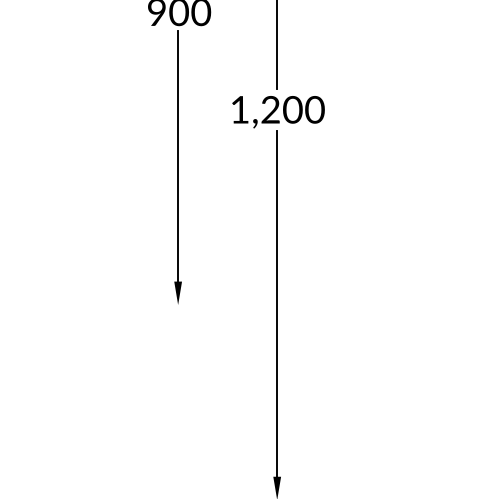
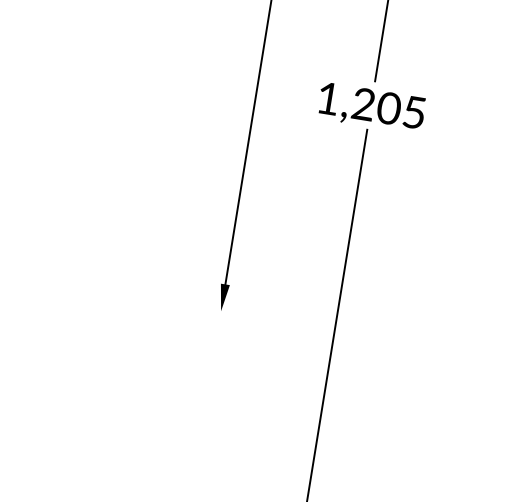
text: (314, 109) -> (414, 112), 1,200 -> 1,205

